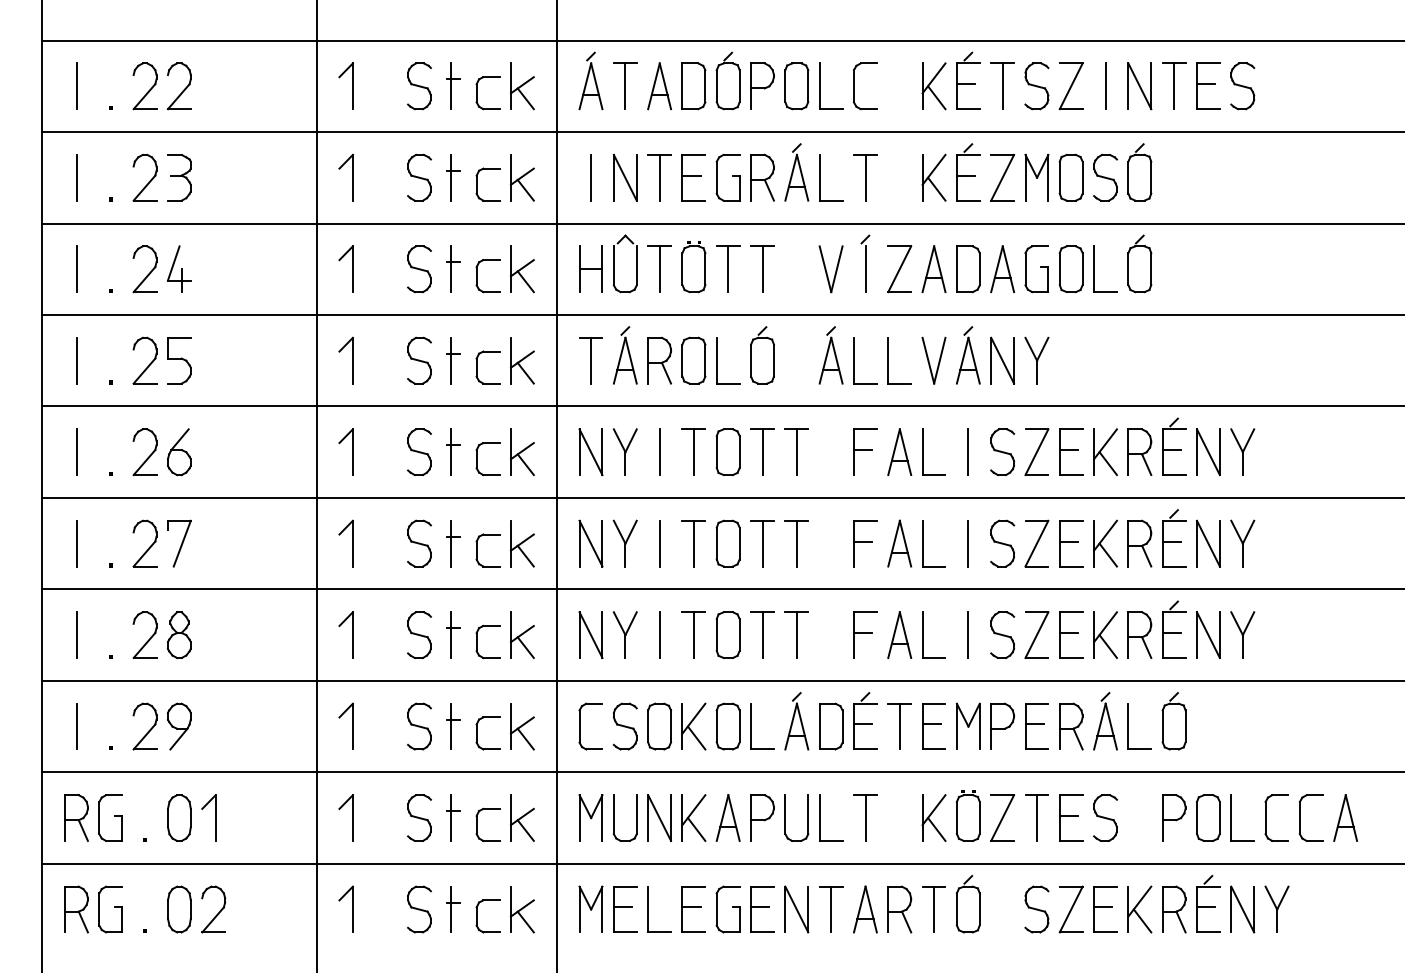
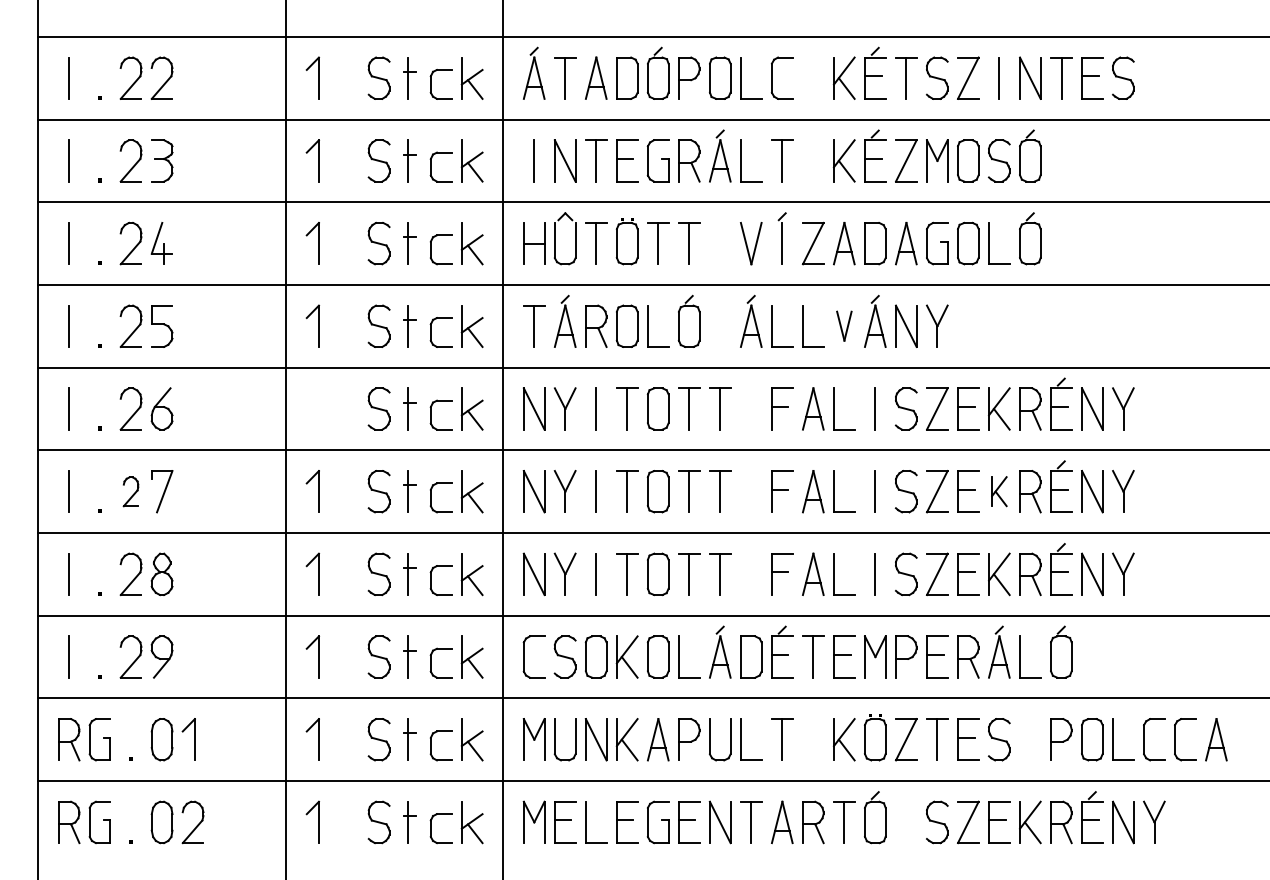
part: (934, 359) -> (844, 325), size x0.7
part: (345, 451) -> (312, 408), removed
part: (144, 543) -> (130, 491), size x0.7
part: (1105, 543) -> (999, 491), size x0.7

